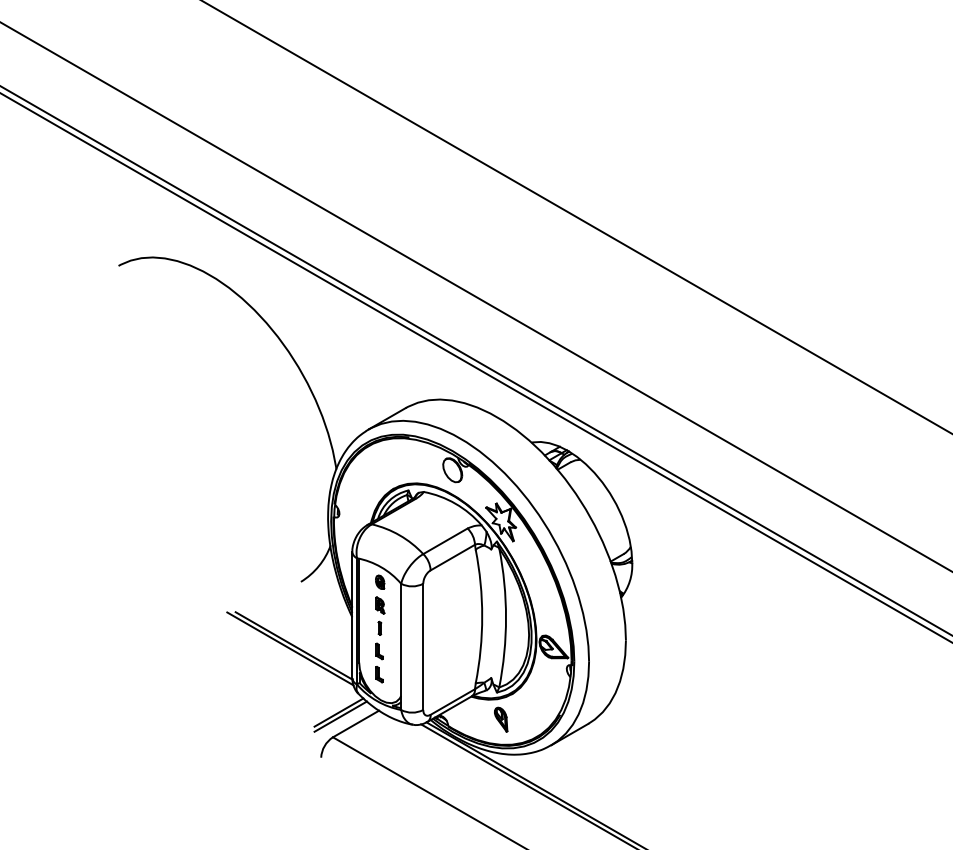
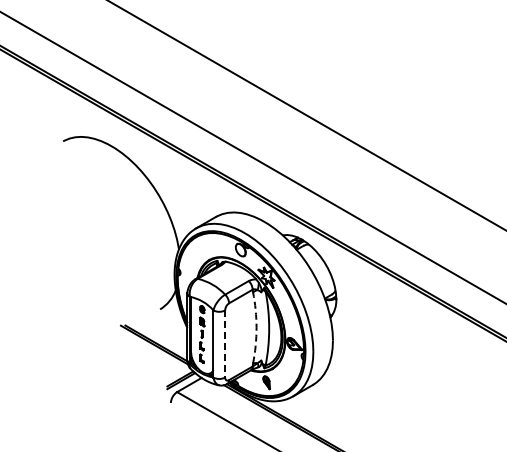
arc: (482, 615) -> (256, 327), solid -> dashed
line: (423, 645) -> (225, 343), solid -> dashed

